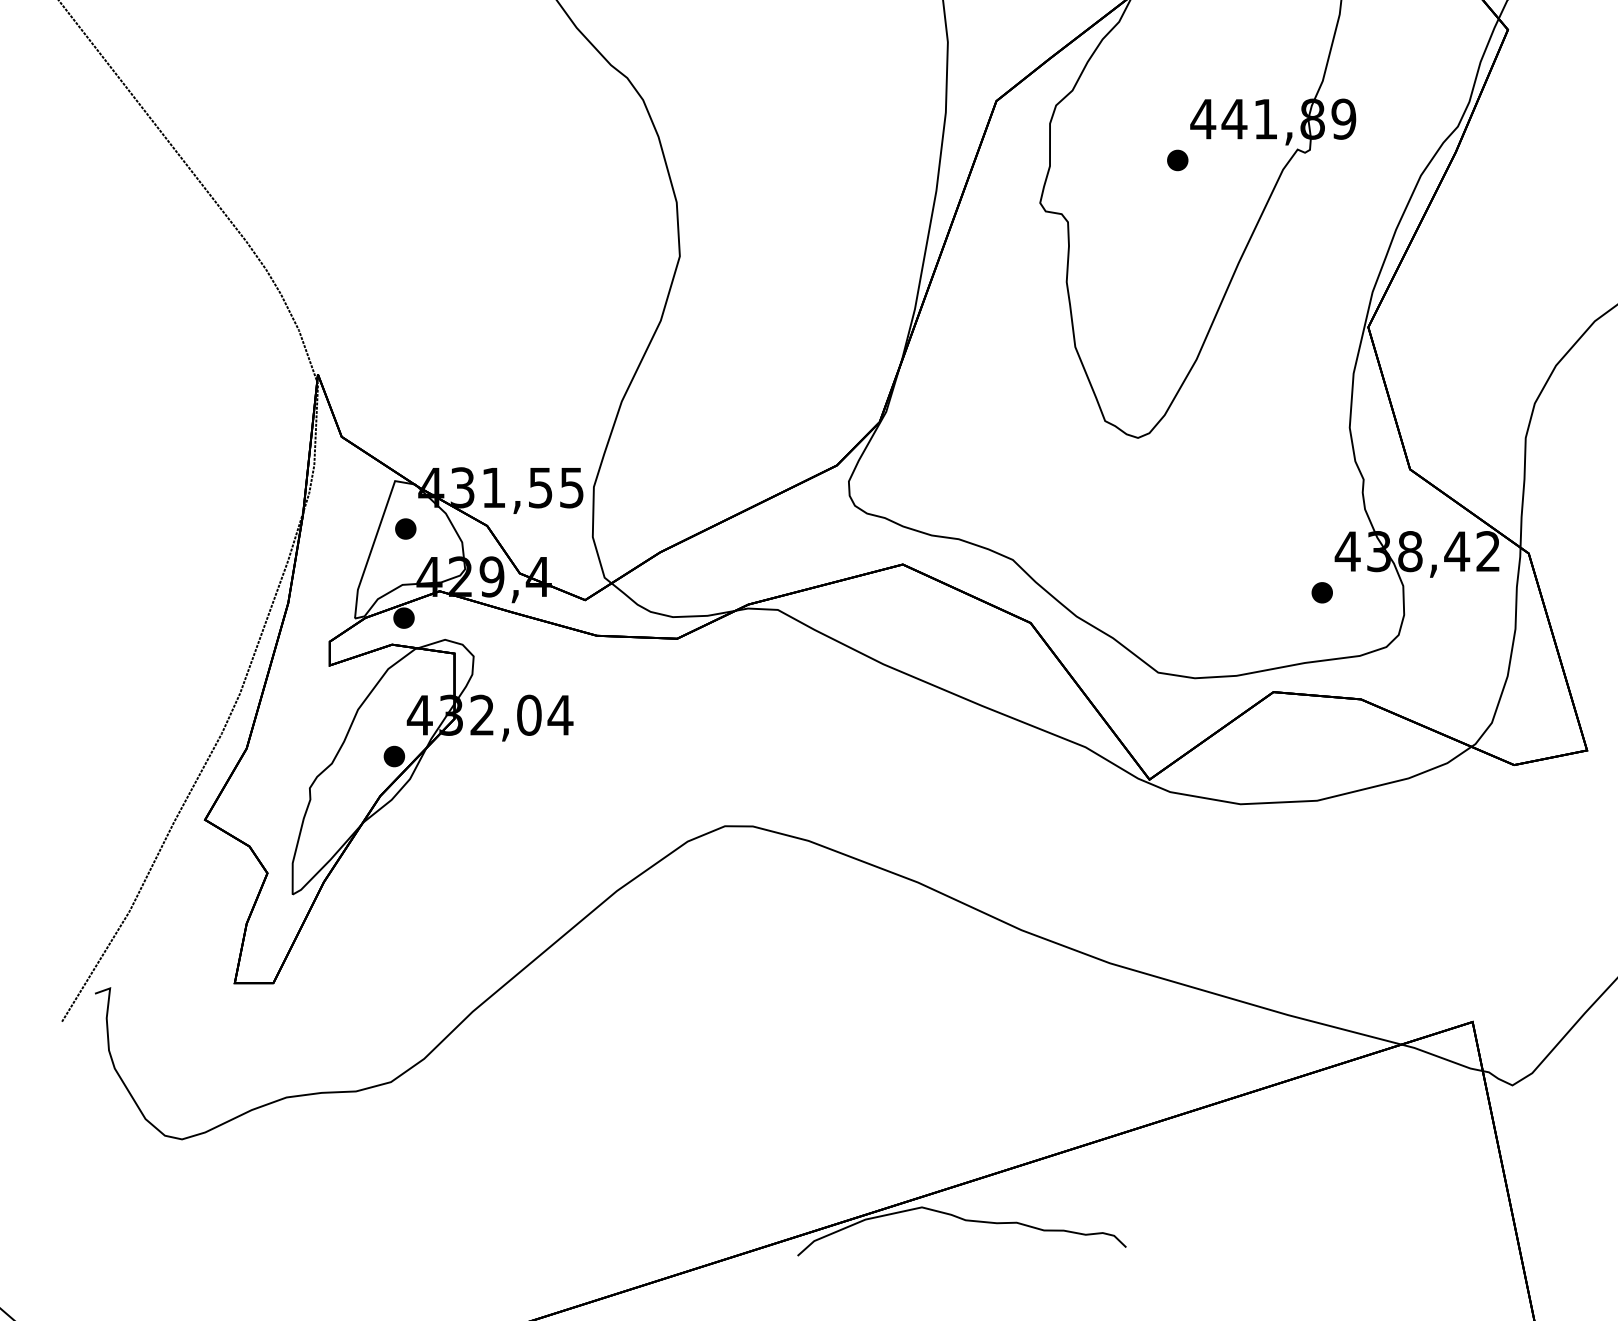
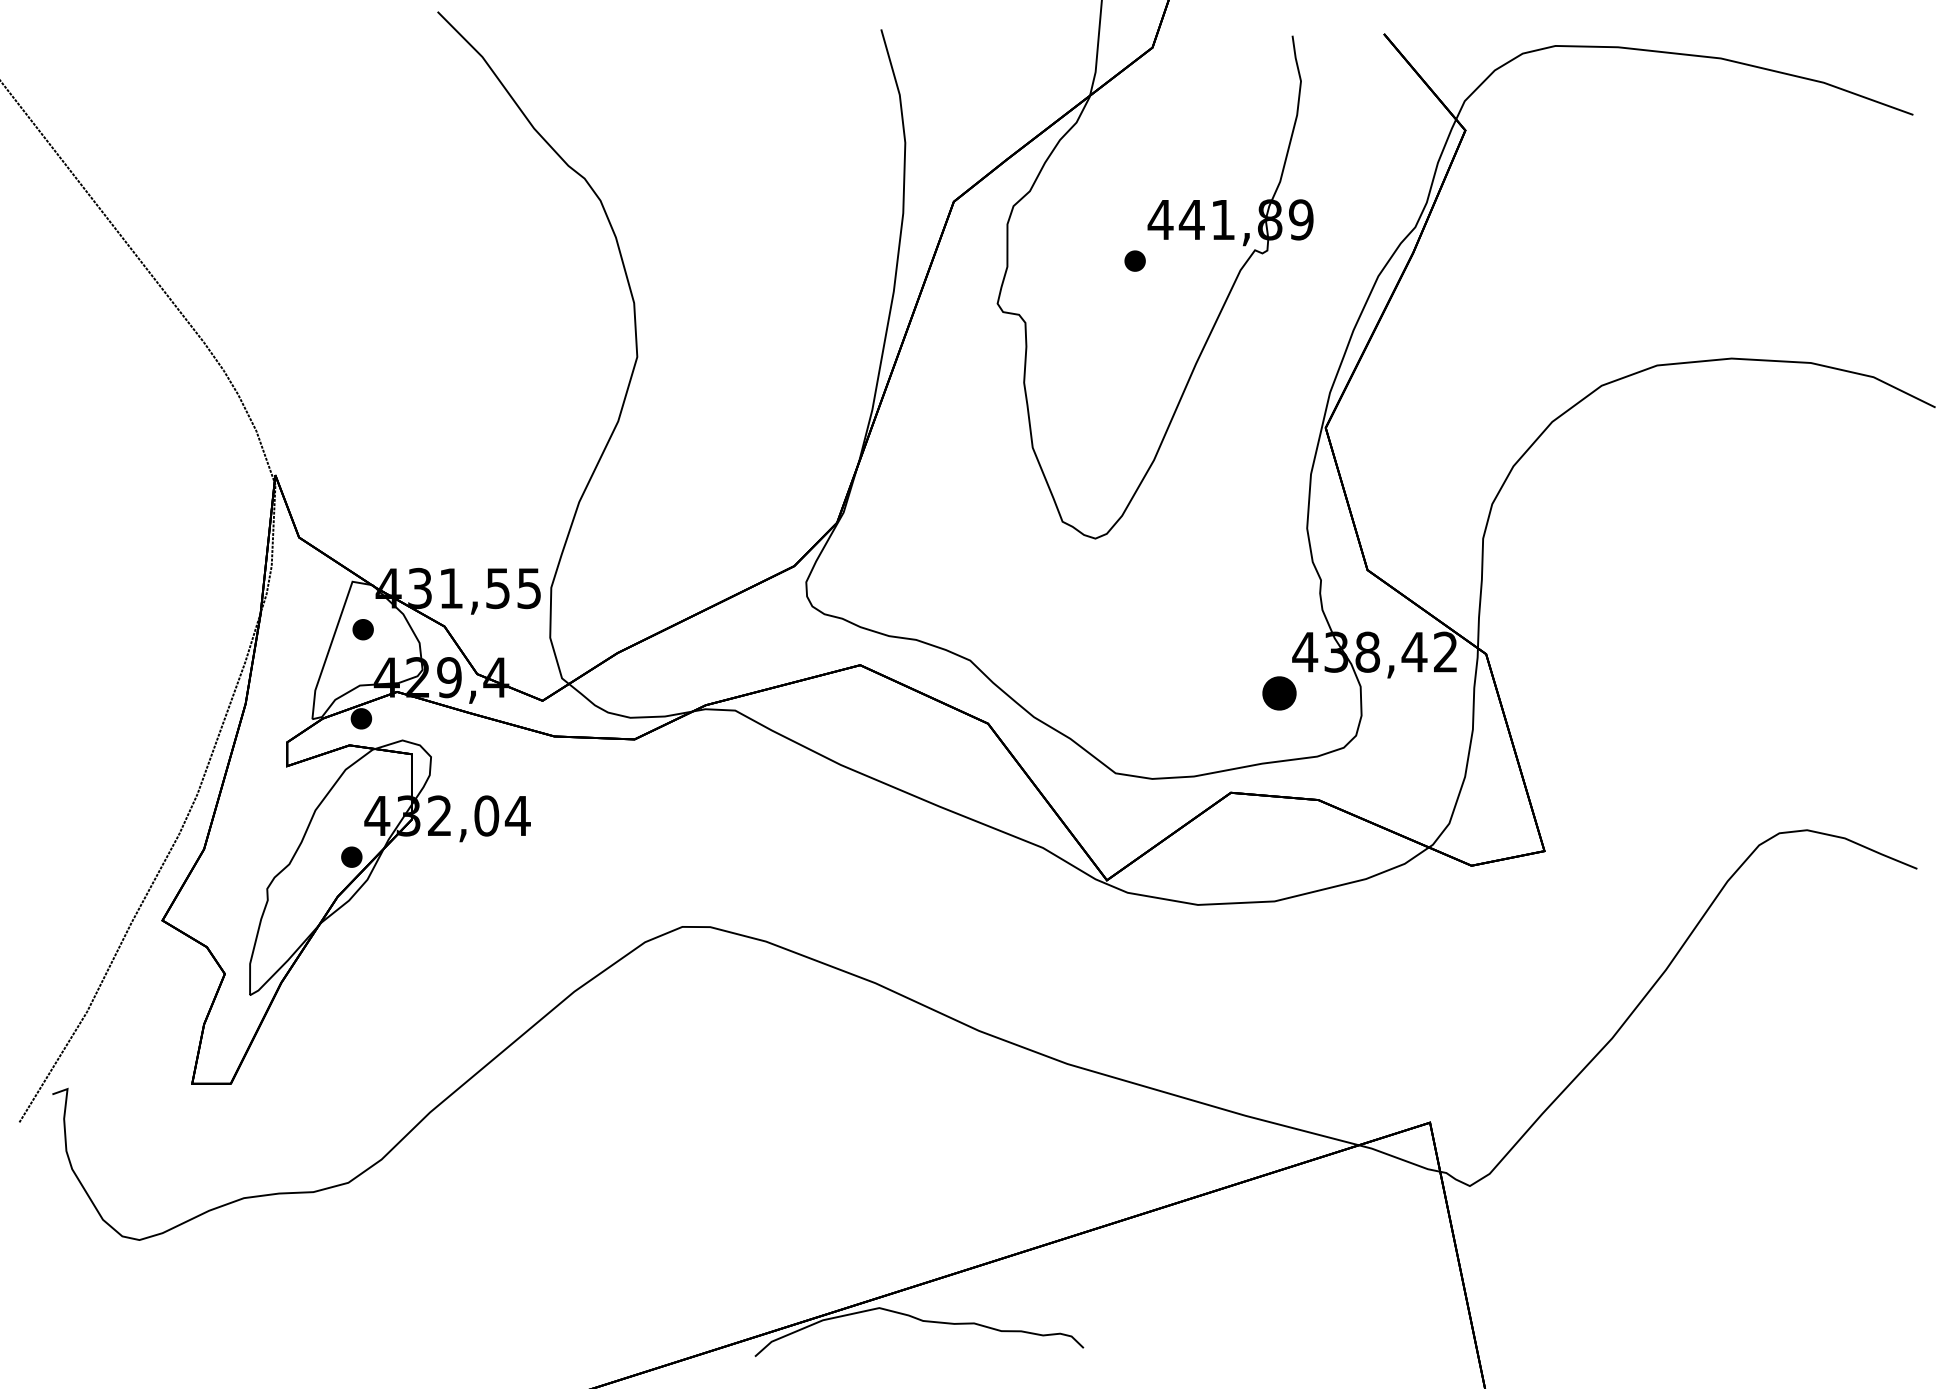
part: (1322, 592) -> (1279, 693), size x1.6

